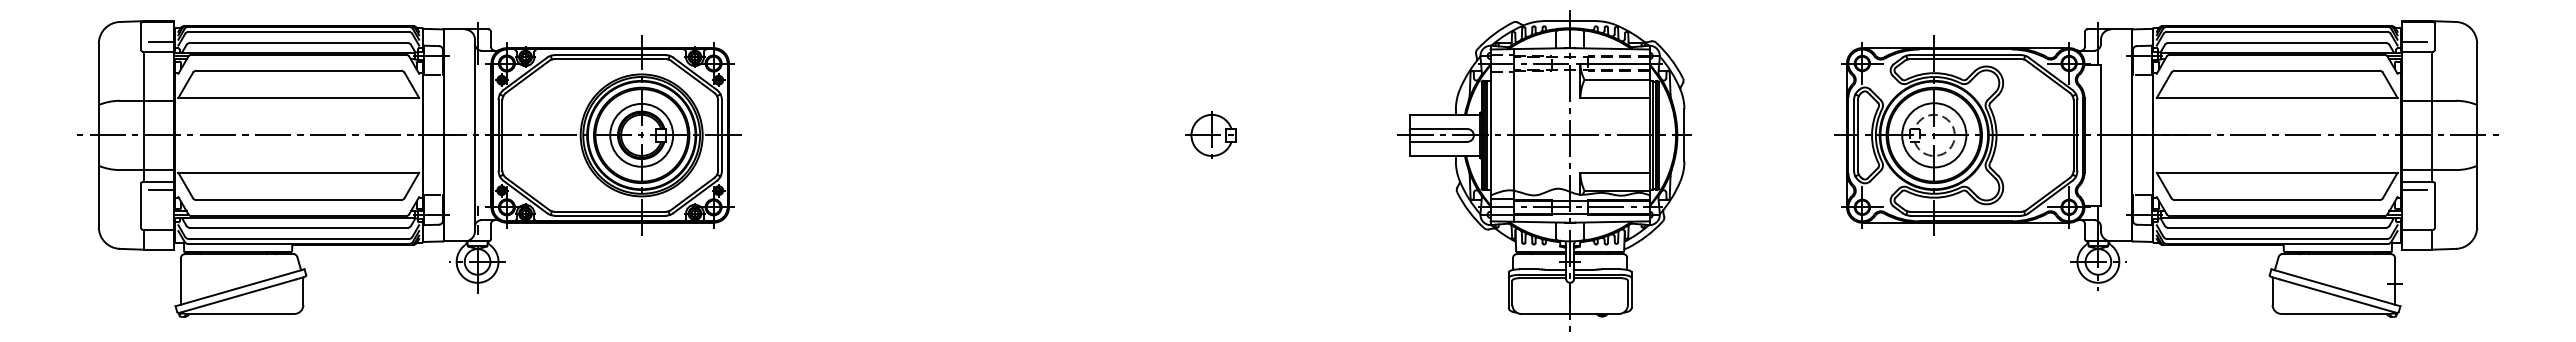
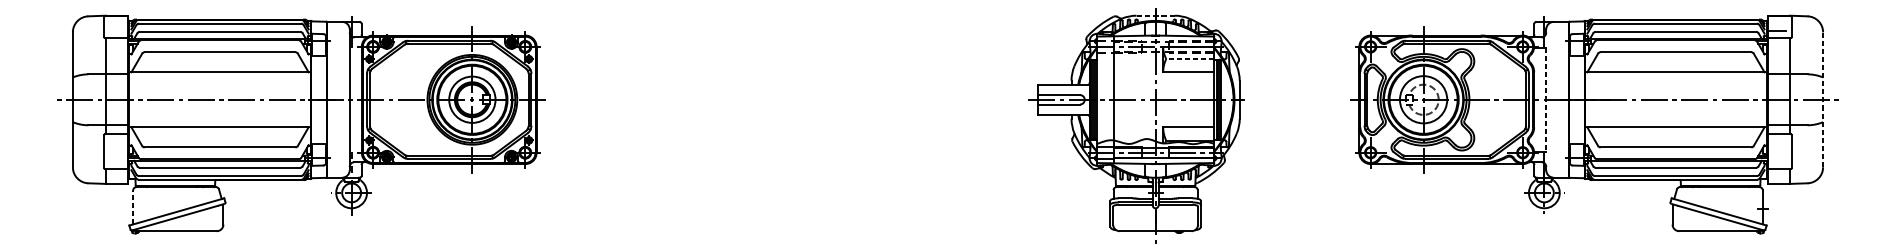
line: (1570, 21) -> (1155, 15), solid -> dashed
line: (160, 41) -> (118, 30), removed
line: (1617, 79) -> (1190, 58), solid -> dashed
part: (1210, 134) -> (890, 99), removed
line: (2100, 135) -> (1545, 99), solid -> dashed
line: (2477, 135) -> (1823, 99), solid -> dashed
line: (160, 190) -> (118, 140), removed
line: (2414, 190) -> (1776, 140), removed
line: (180, 280) -> (132, 206), solid -> dashed

